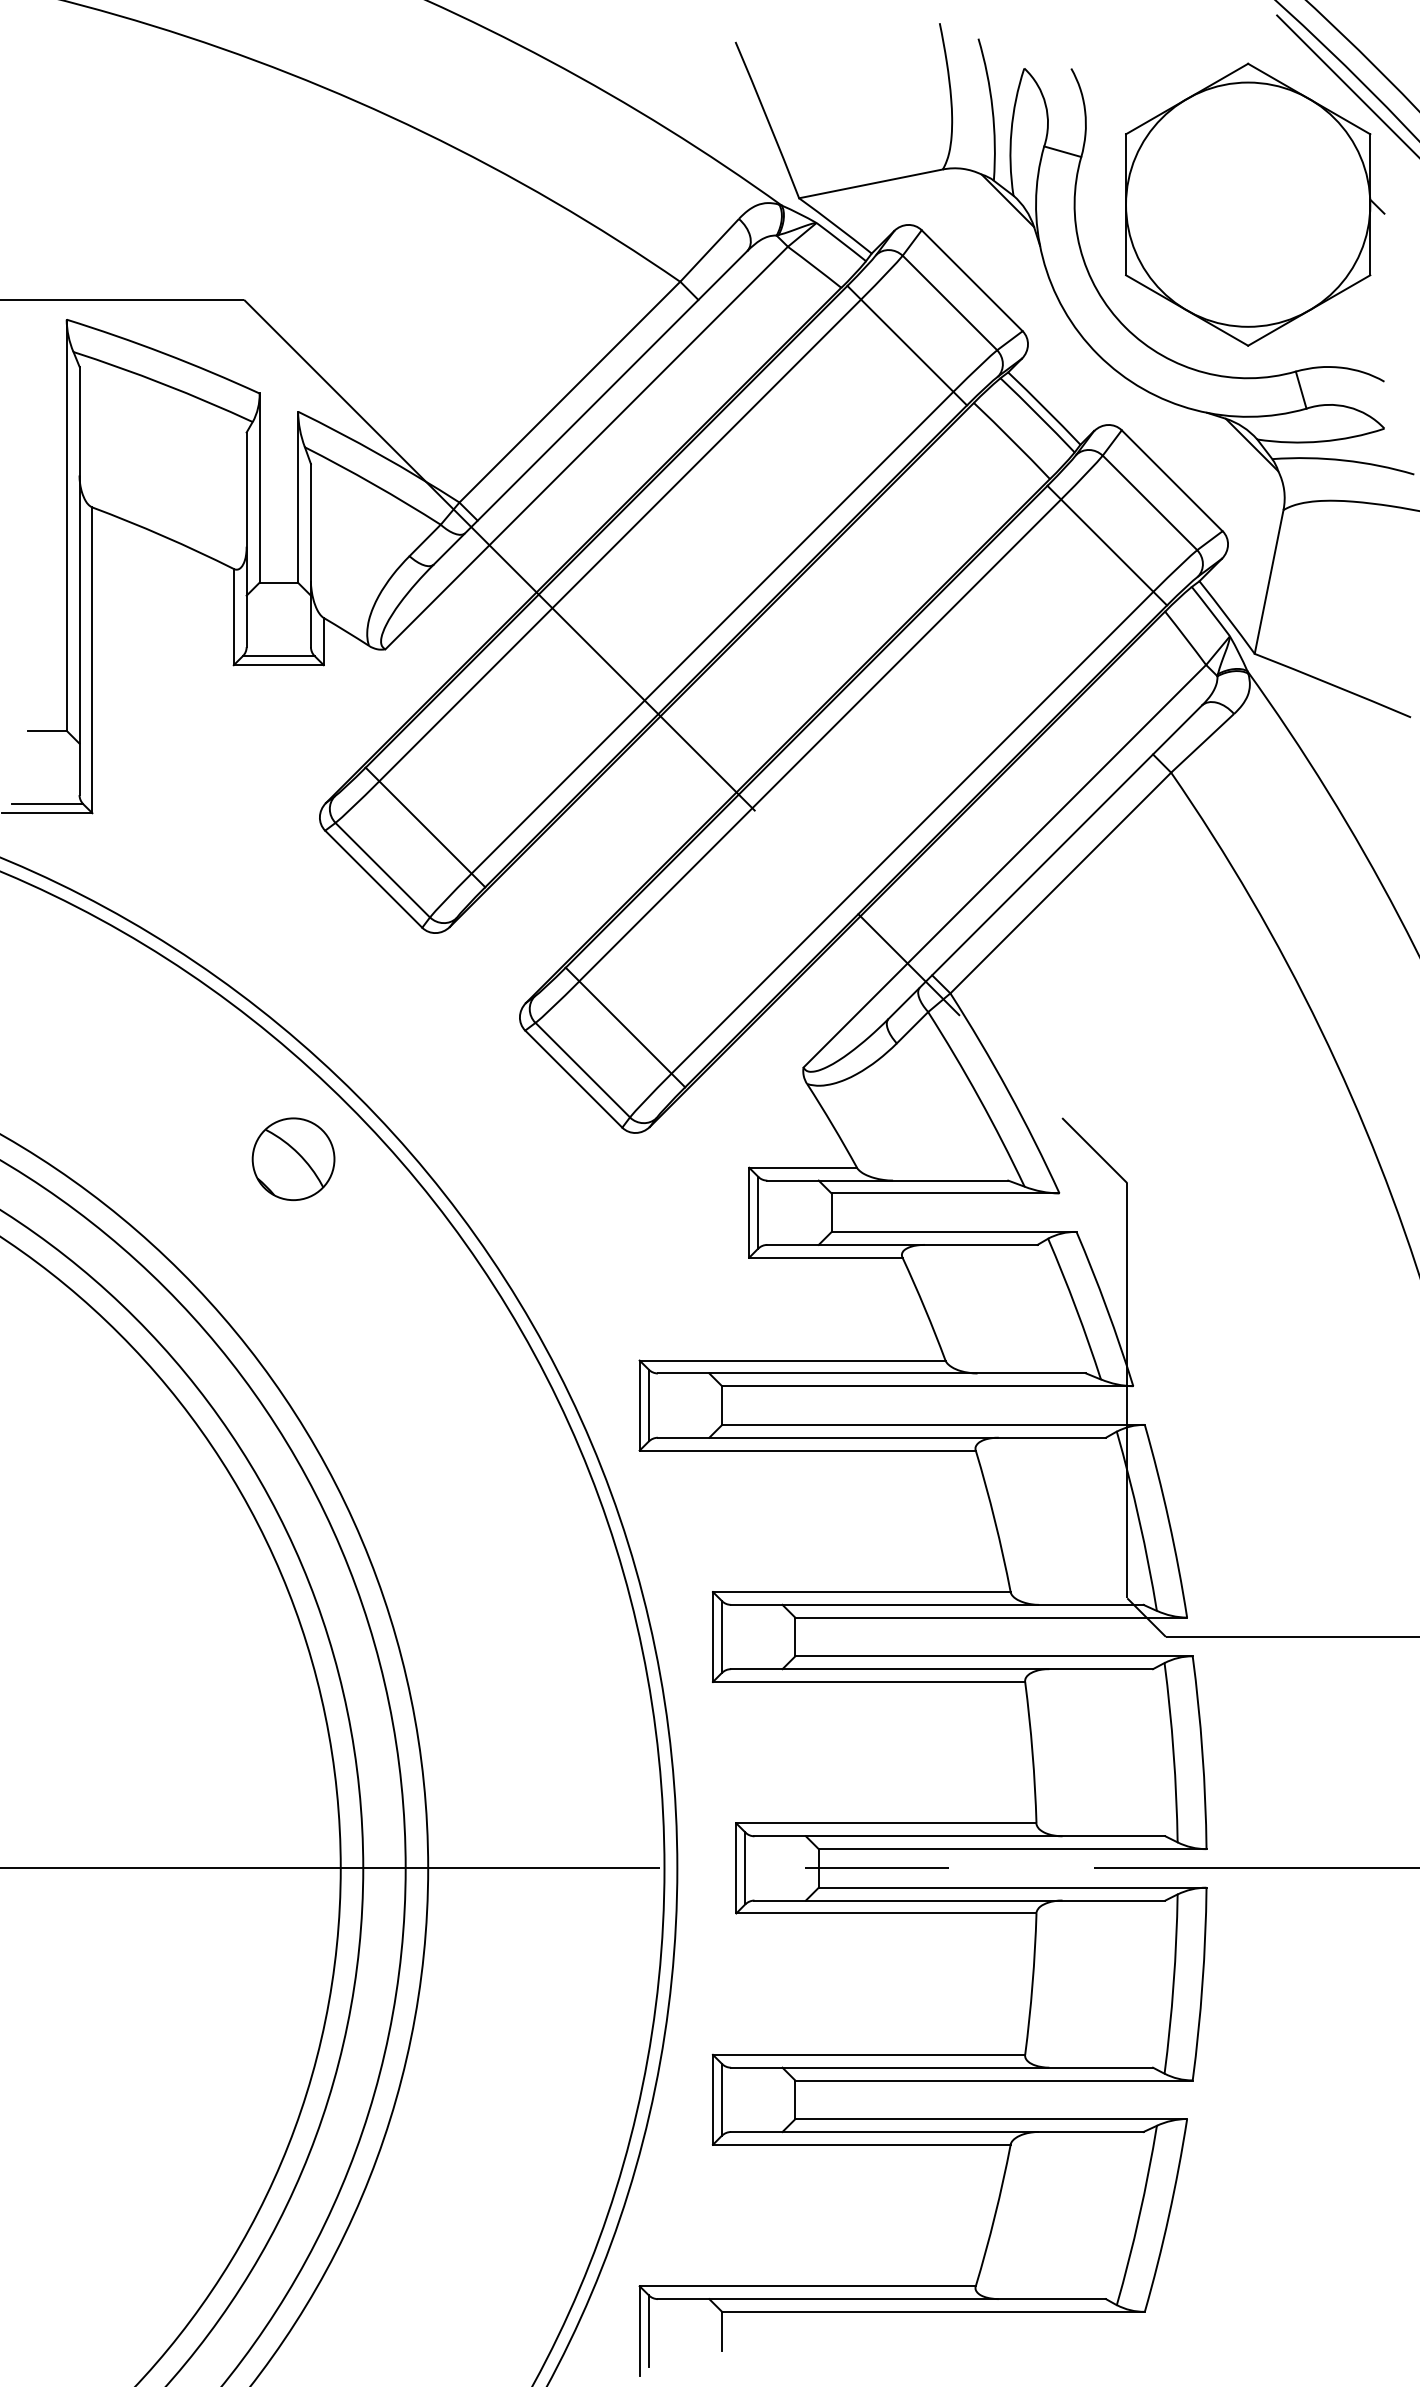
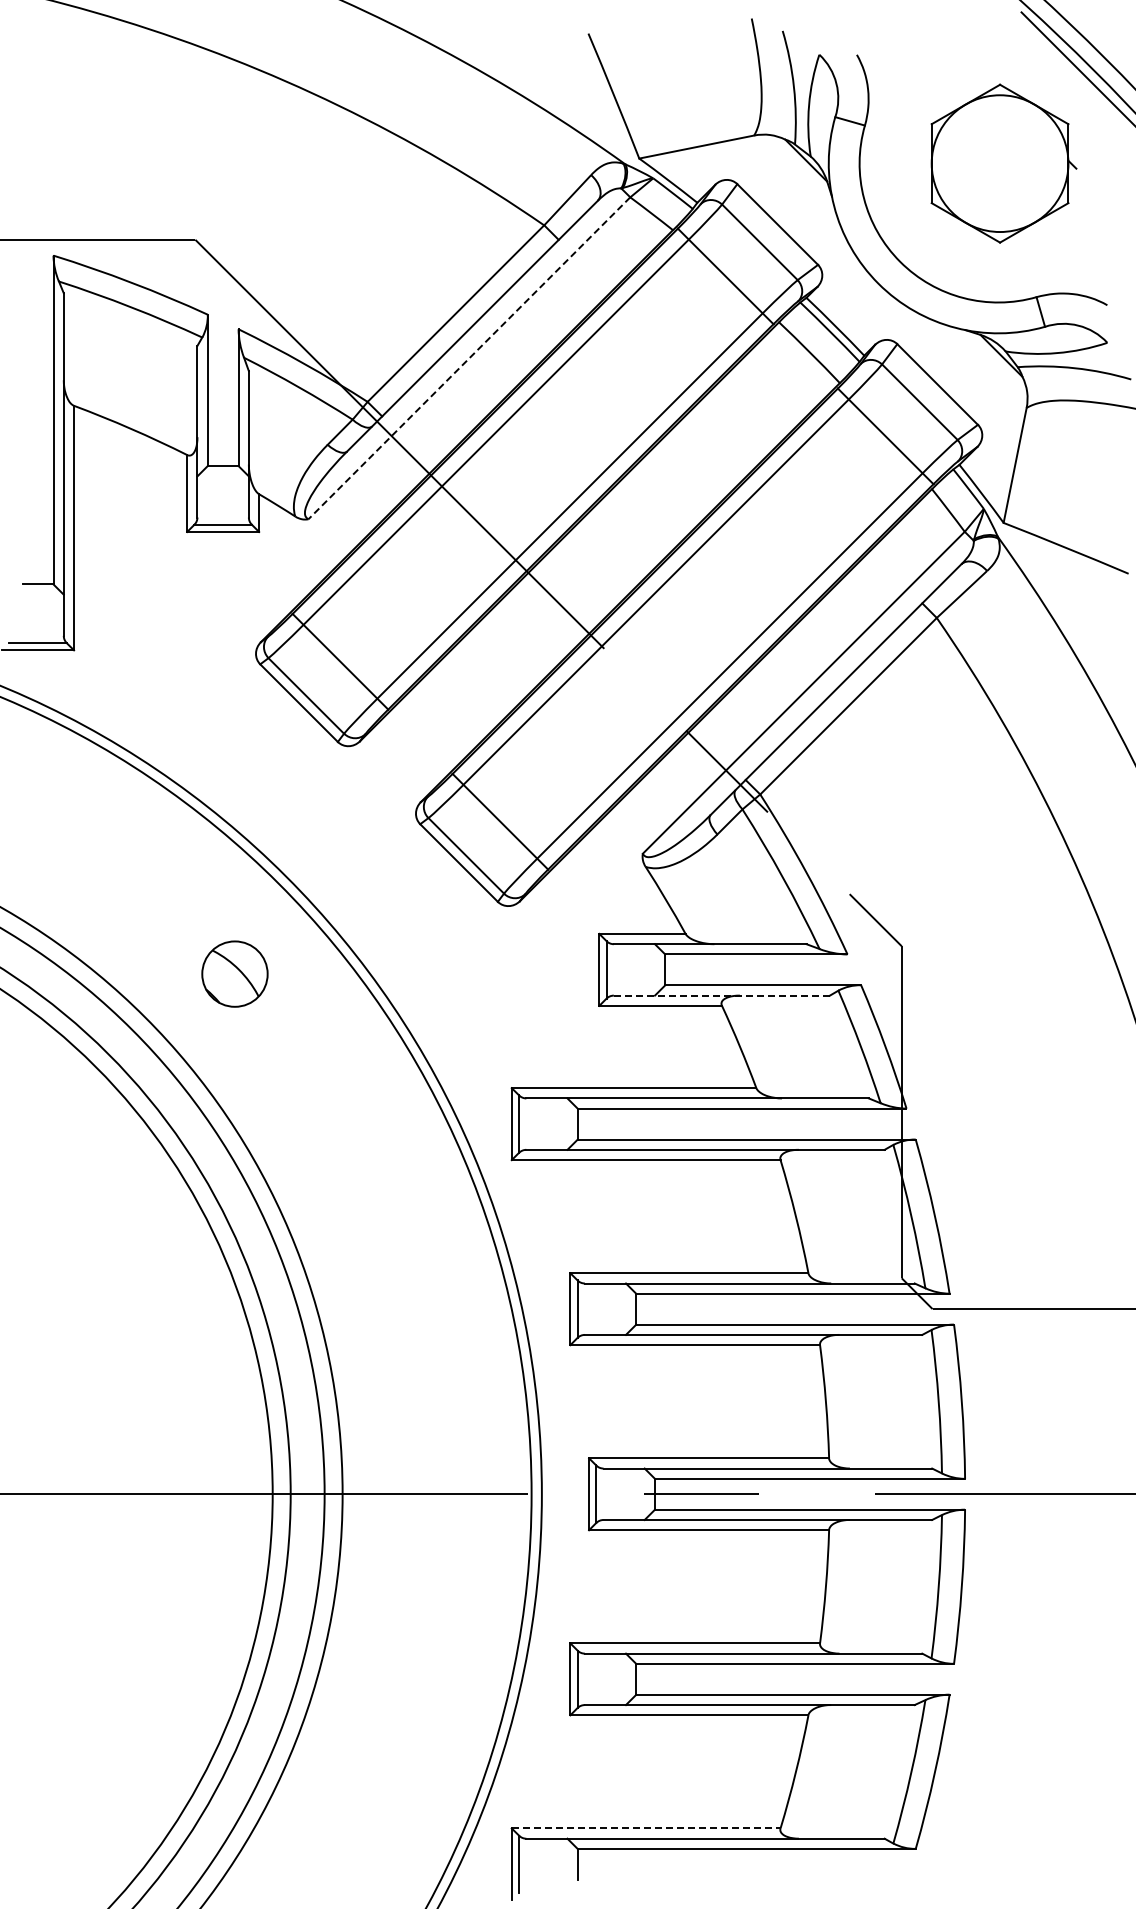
part: (1254, 204) -> (1003, 163), size x0.7
line: (586, 448) -> (469, 358), solid -> dashed
part: (292, 1158) -> (234, 973), moved
line: (901, 1244) -> (721, 995), solid -> dashed
line: (808, 2286) -> (646, 1828), solid -> dashed

